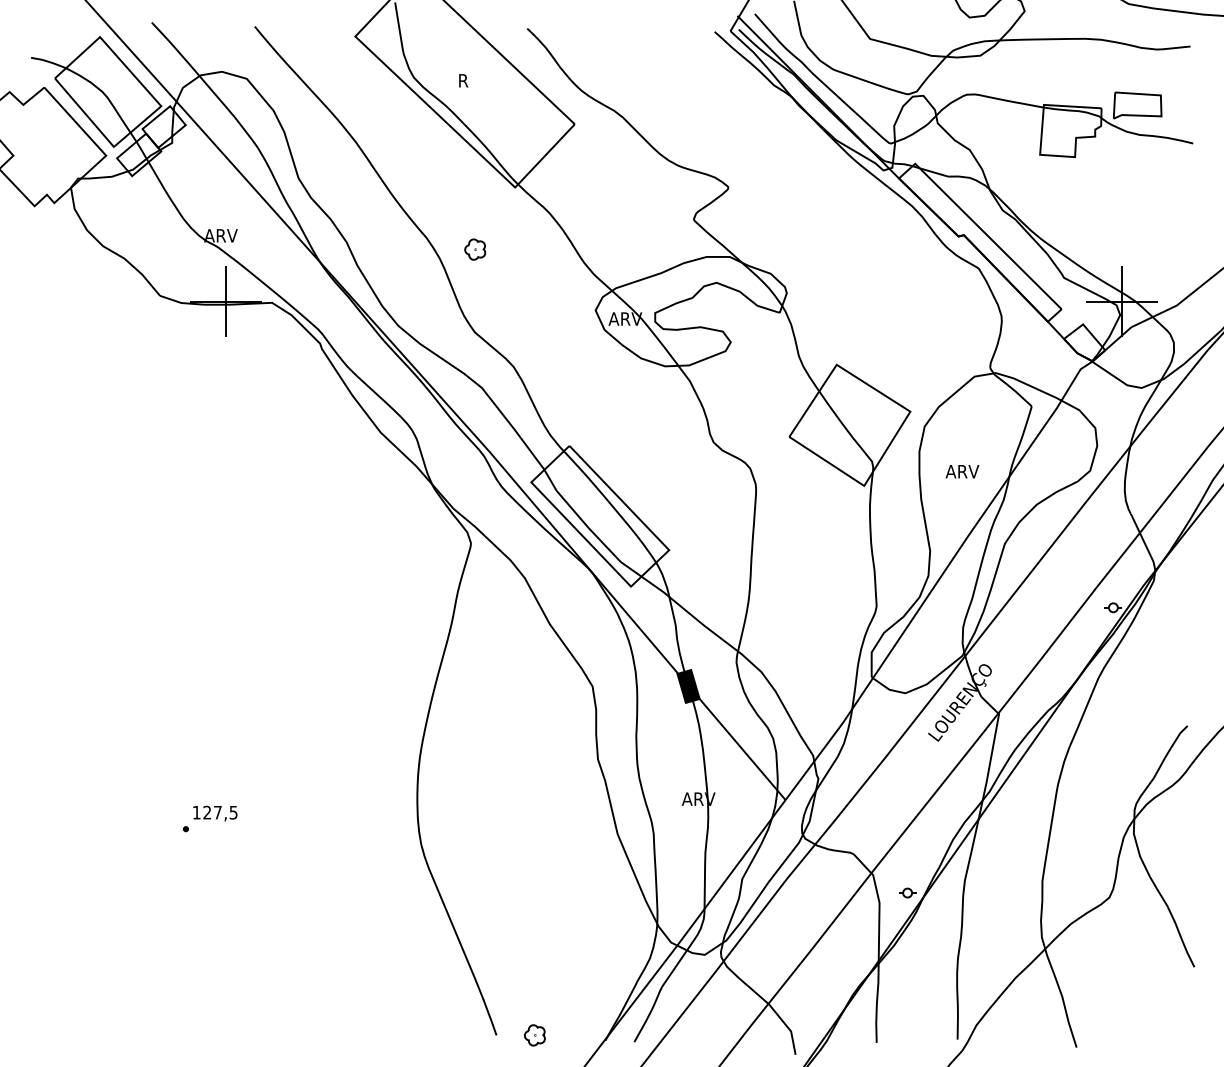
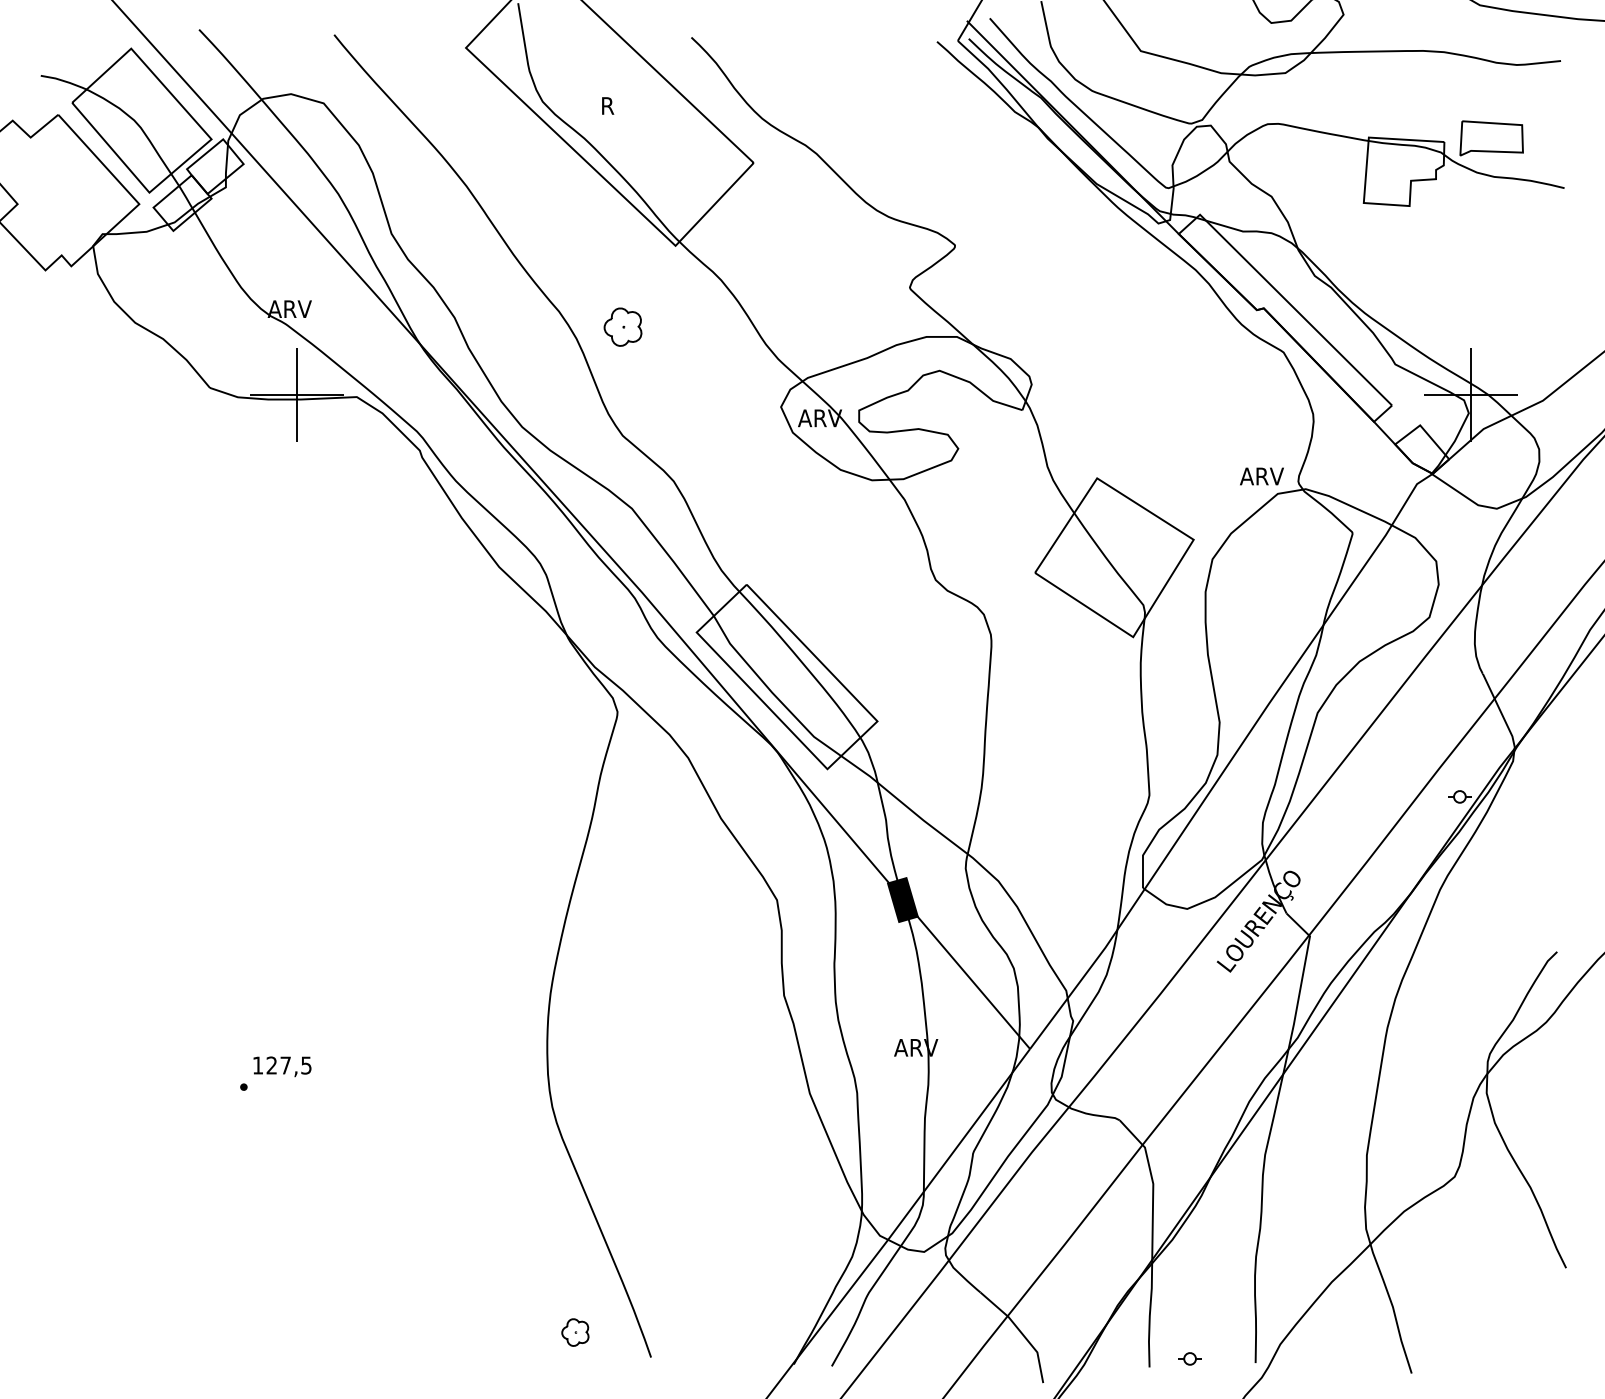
part: (475, 249) -> (623, 327), size x1.4
text: (962, 471) -> (1261, 476), moved
part: (907, 892) -> (1189, 1358), moved
part: (534, 1035) -> (575, 1332), moved

